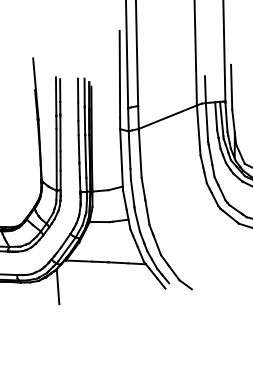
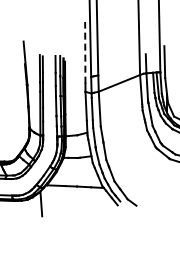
line: (120, 73) -> (85, 52), solid -> dashed

